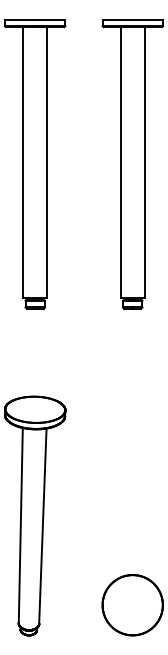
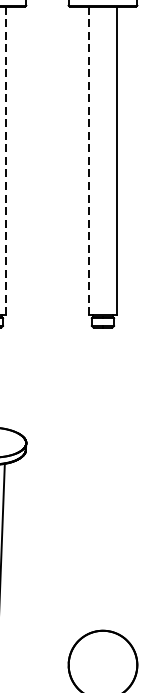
line: (47, 162) -> (5, 160), solid -> dashed
line: (120, 162) -> (89, 160), solid -> dashed

